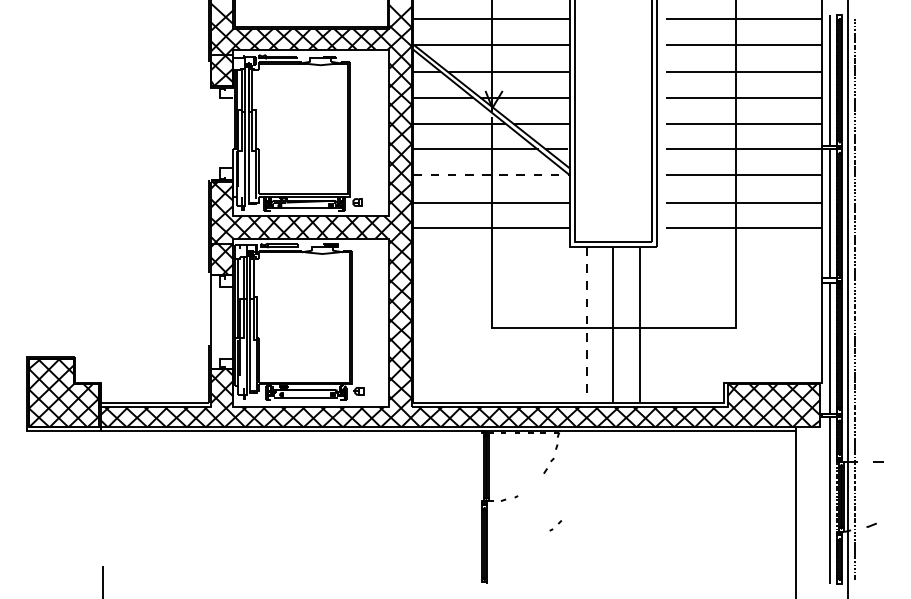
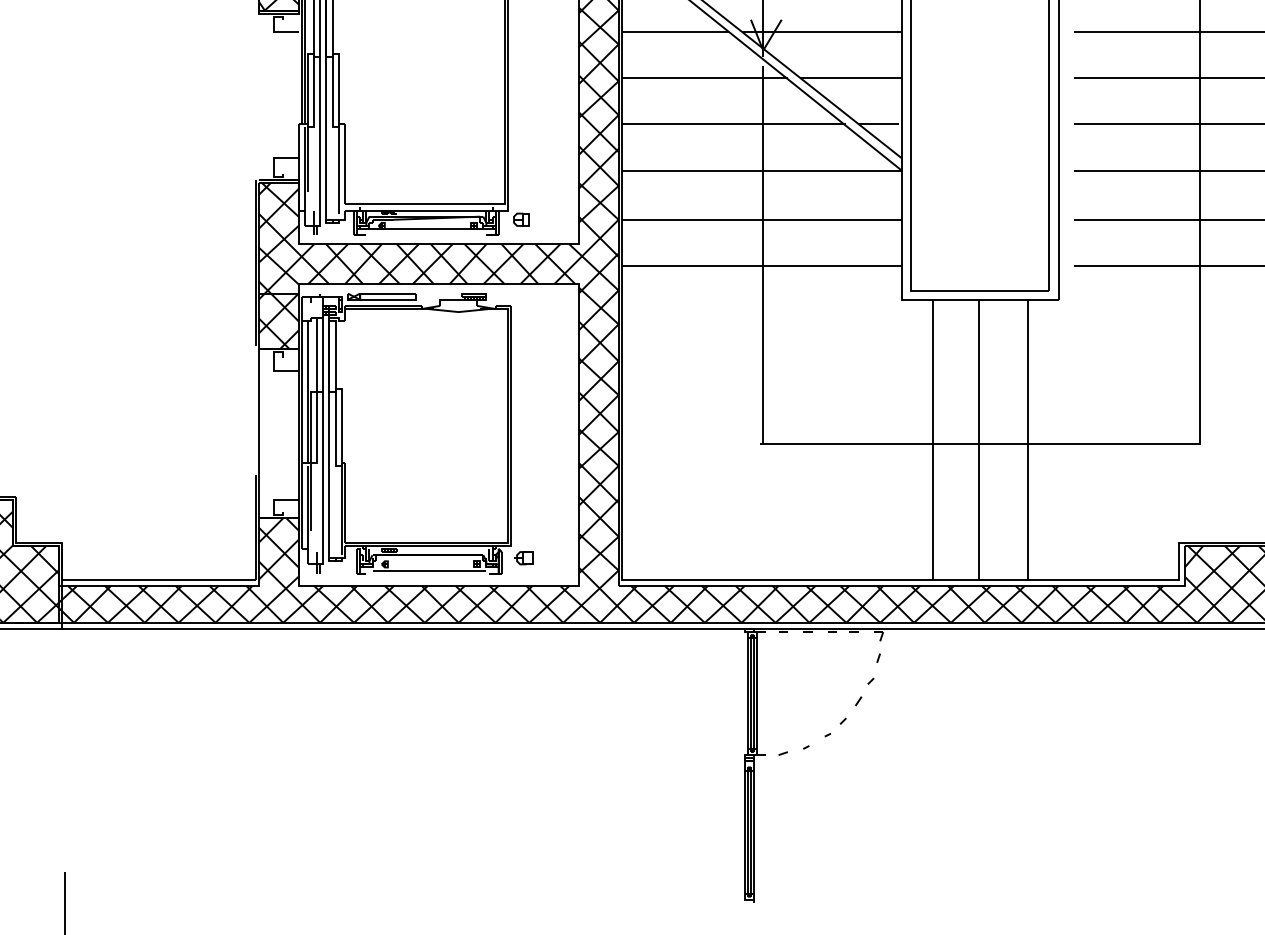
line: (492, 175) -> (763, 171), dashed -> solid
line: (586, 325) -> (931, 440), dashed -> solid
part: (555, 525) -> (835, 727), moved

